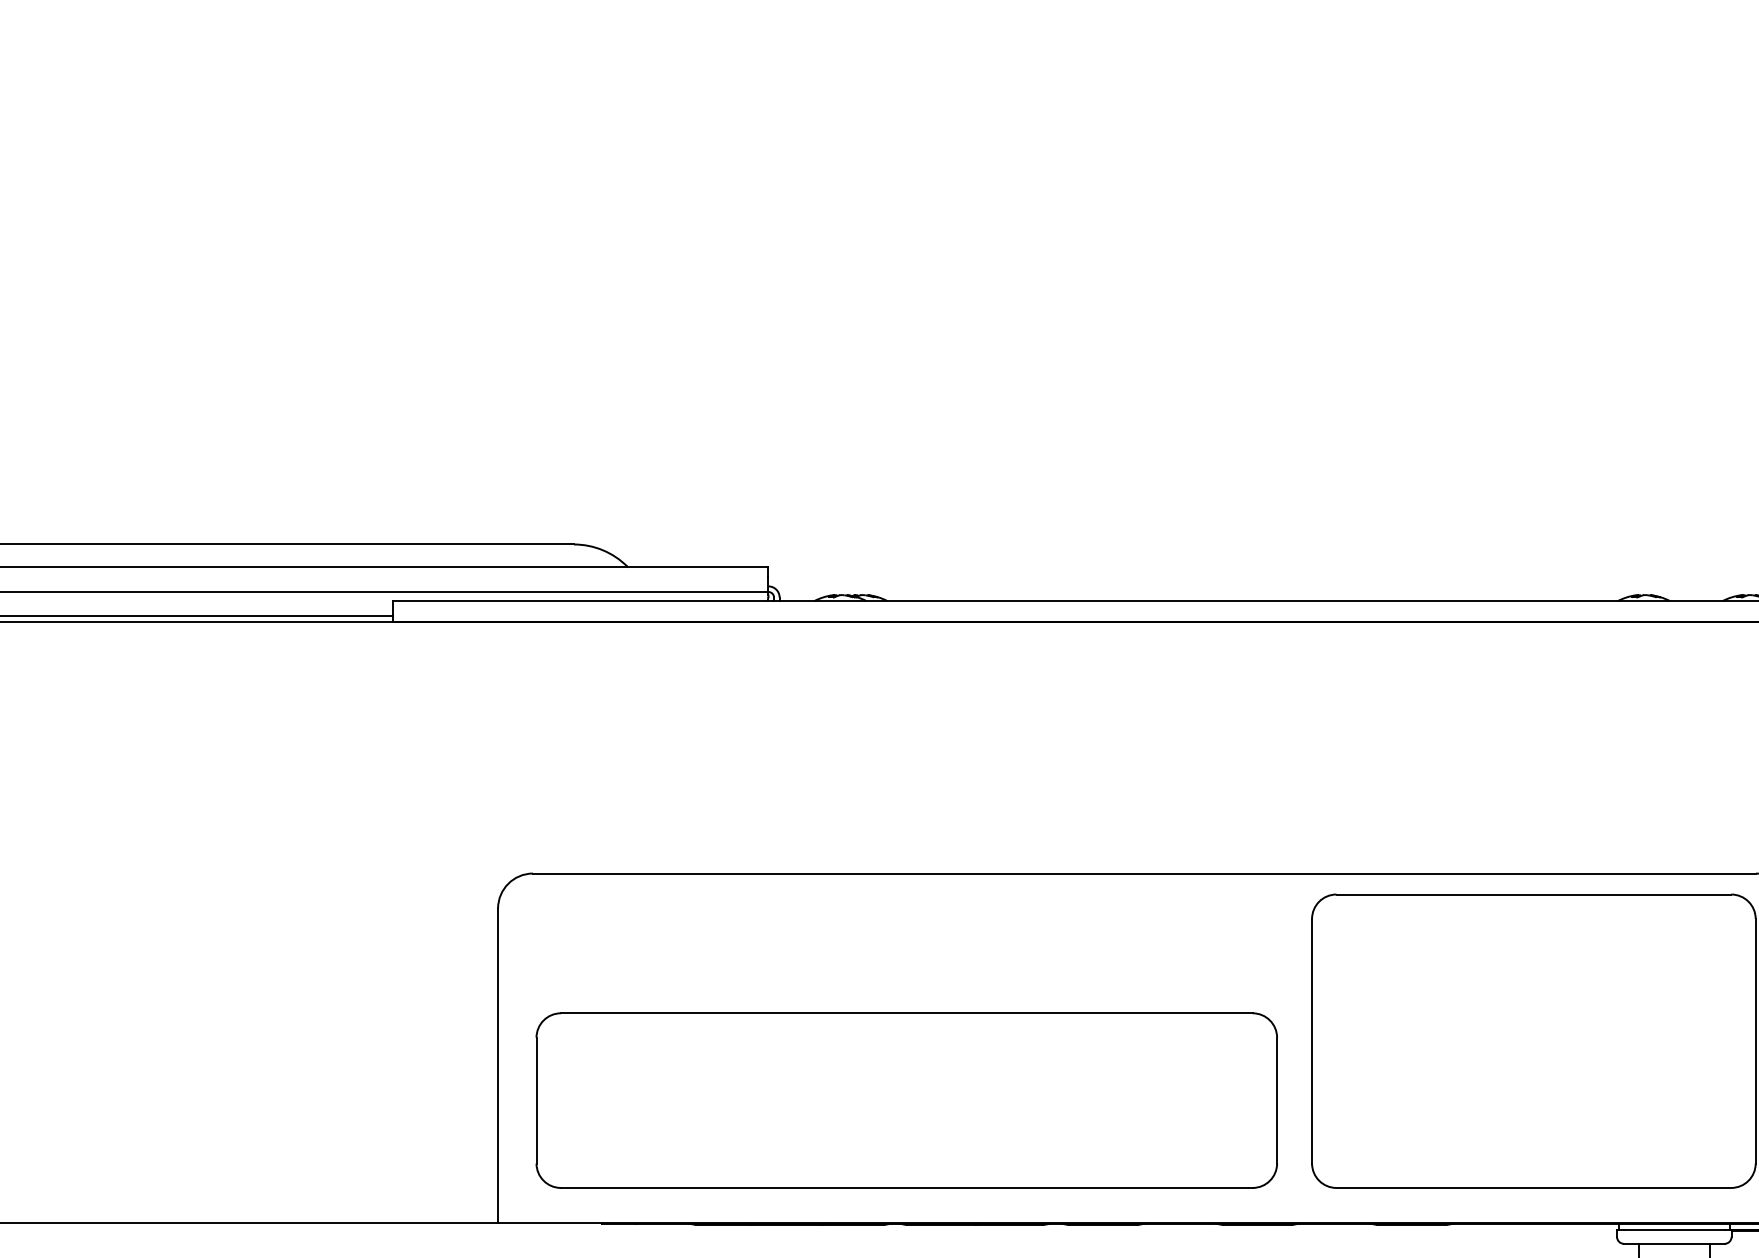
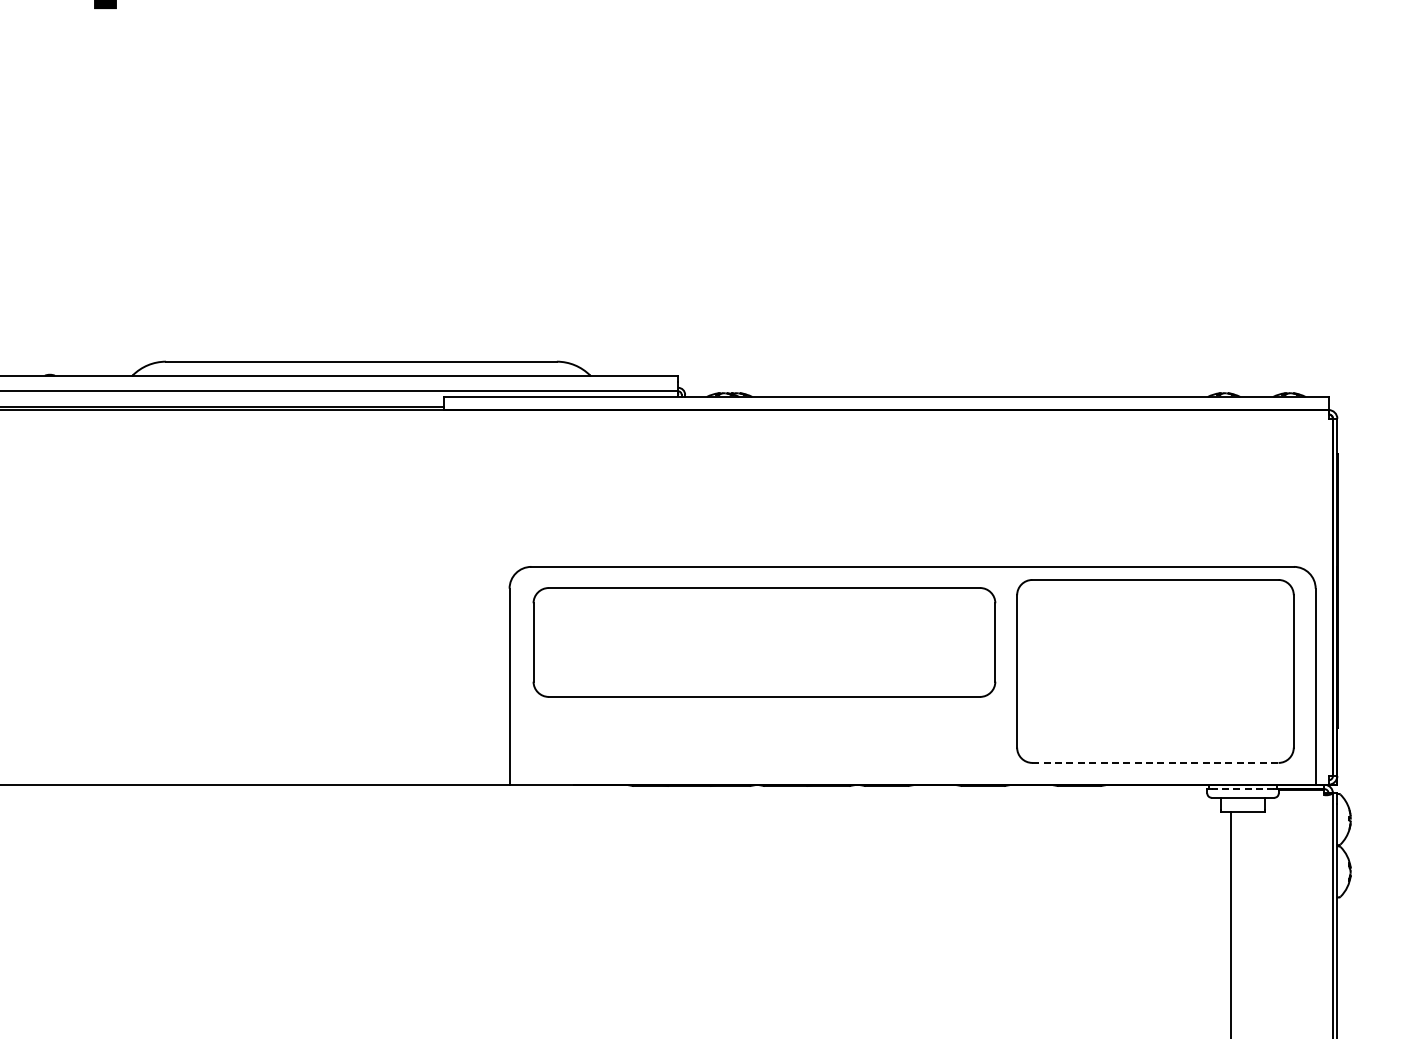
part: (906, 1100) -> (764, 642), moved
line: (1533, 1187) -> (1155, 762), solid -> dashed
line: (1673, 1230) -> (1242, 789), solid -> dashed

